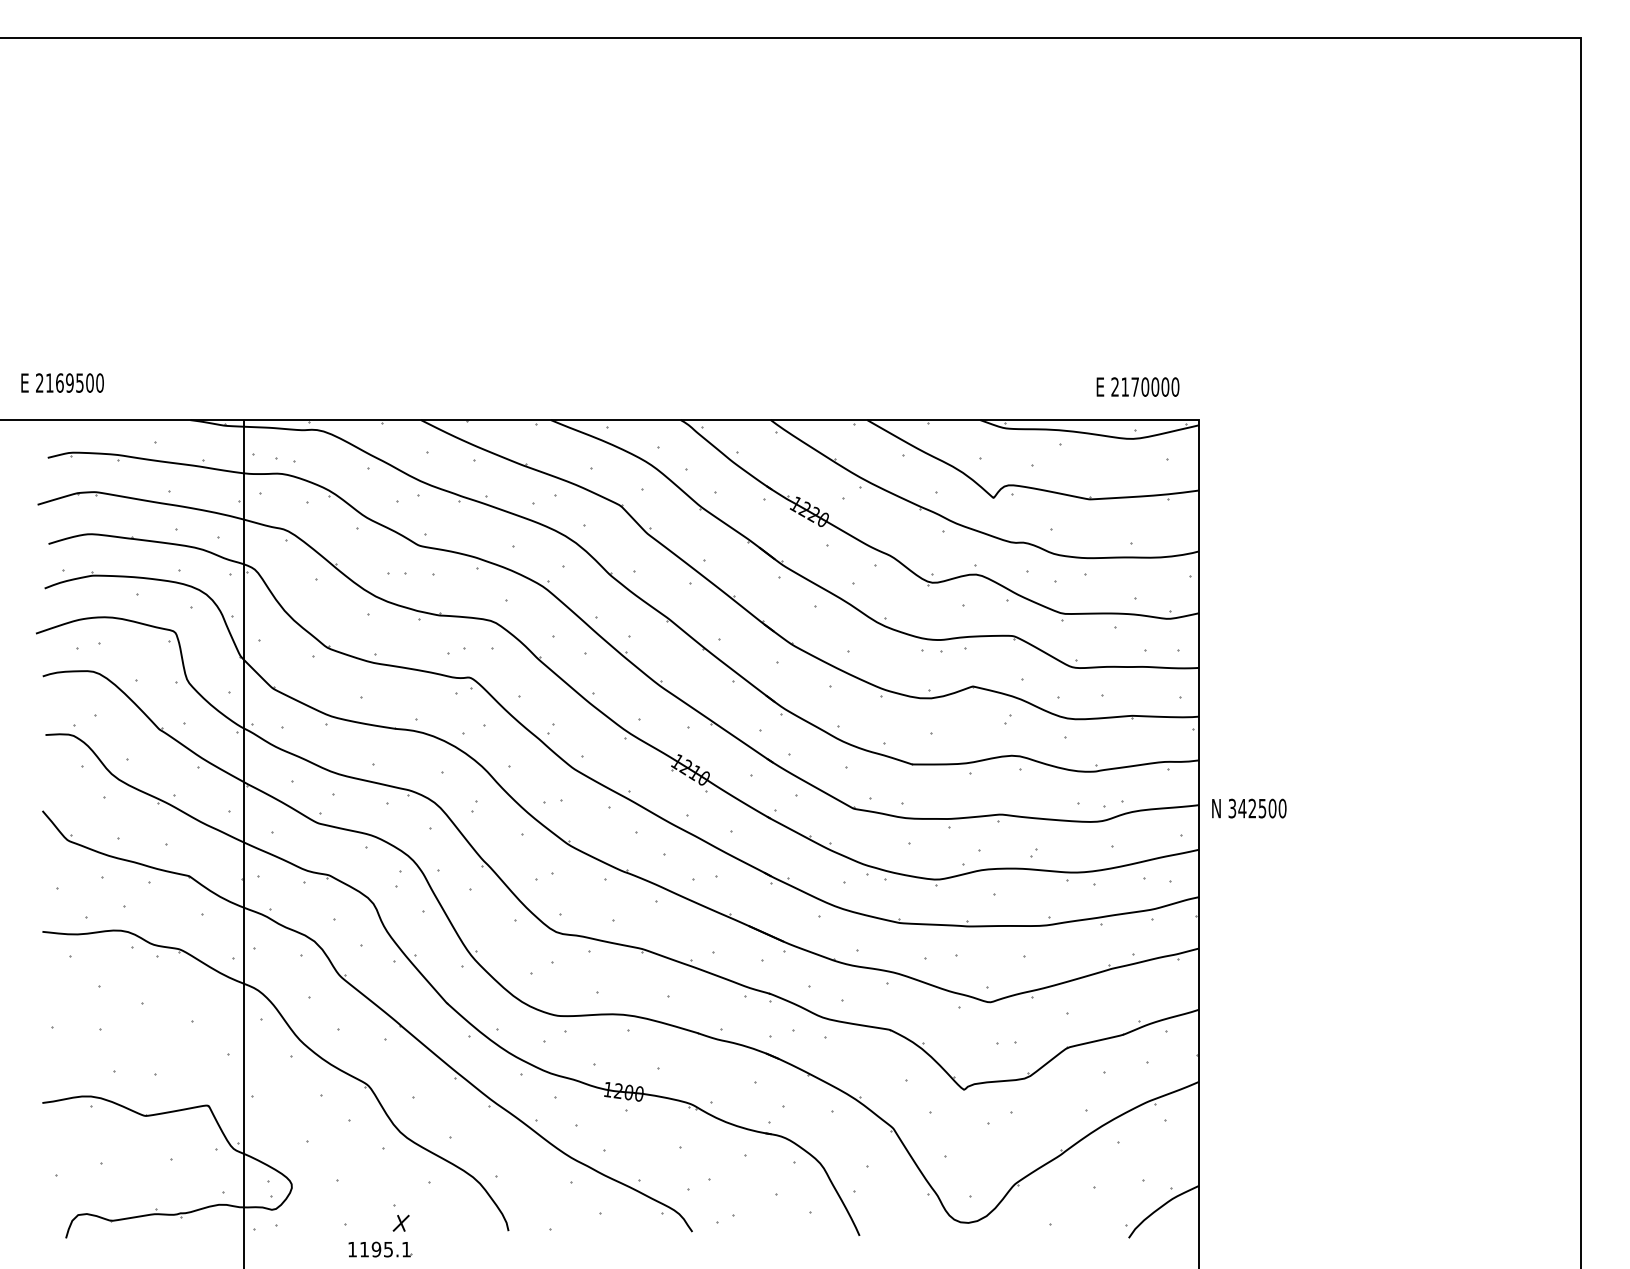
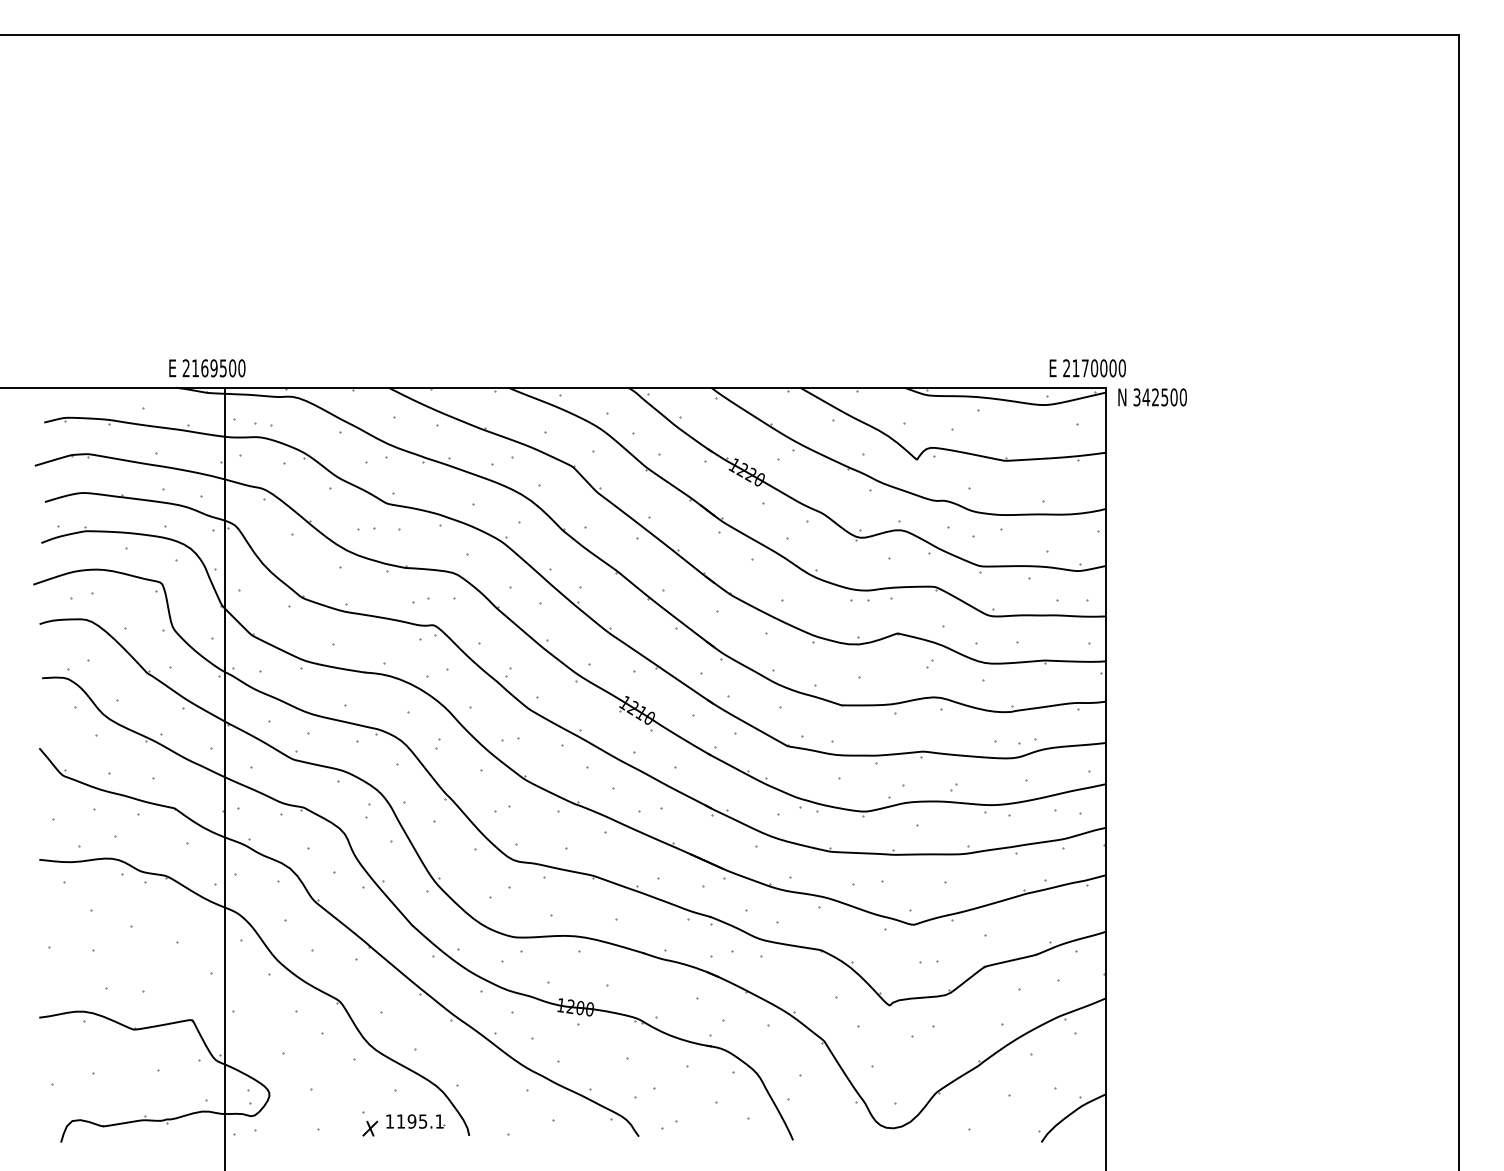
text: (62, 382) -> (207, 367), moved
text: (1137, 386) -> (1087, 367), moved
text: (1249, 808) -> (1152, 397), moved
part: (380, 1249) -> (415, 1121), moved

